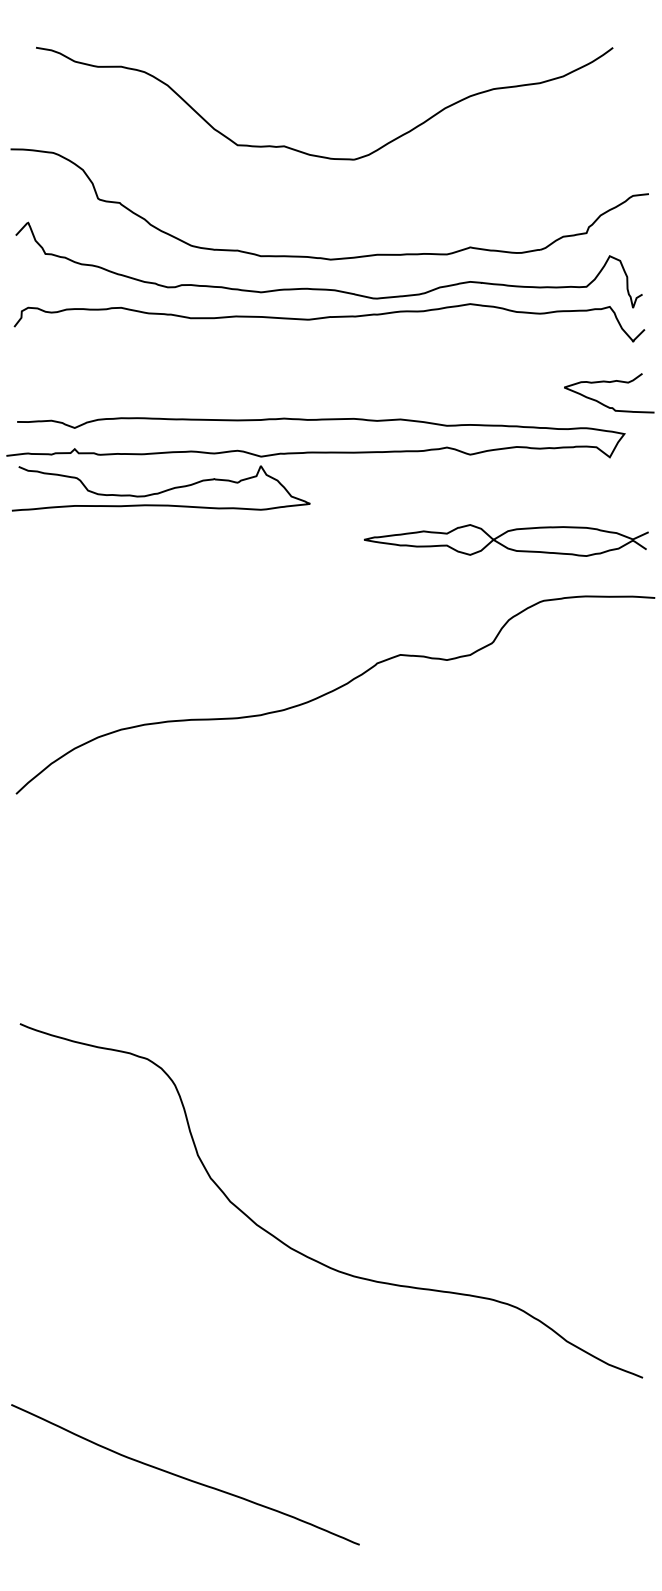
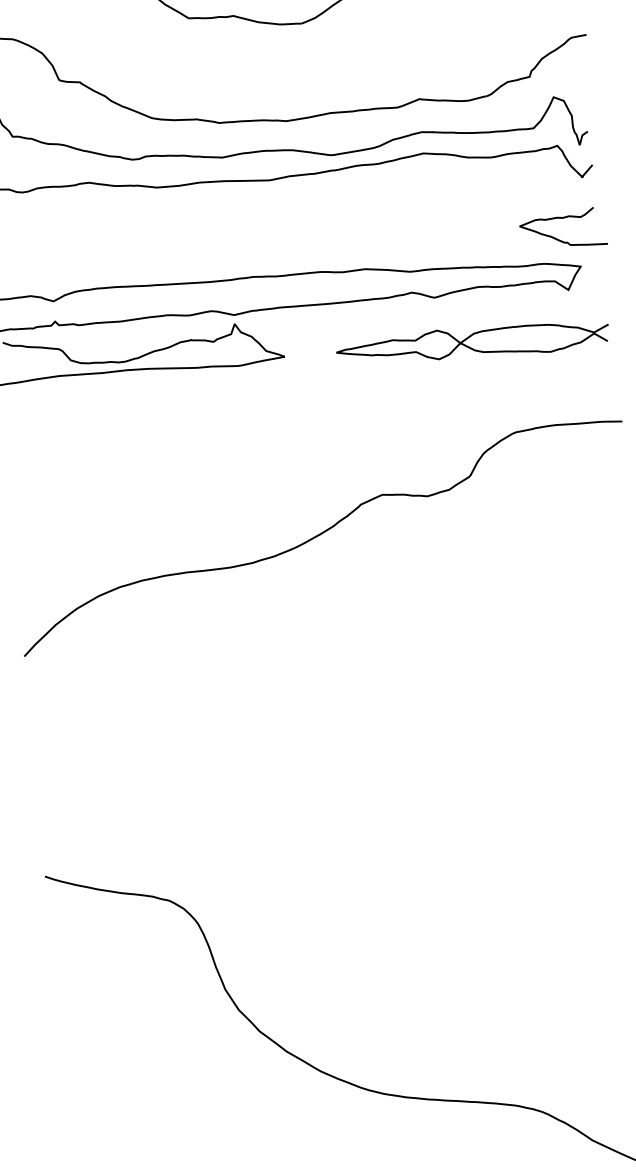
curve: (503, 544) -> (470, 346), moved

